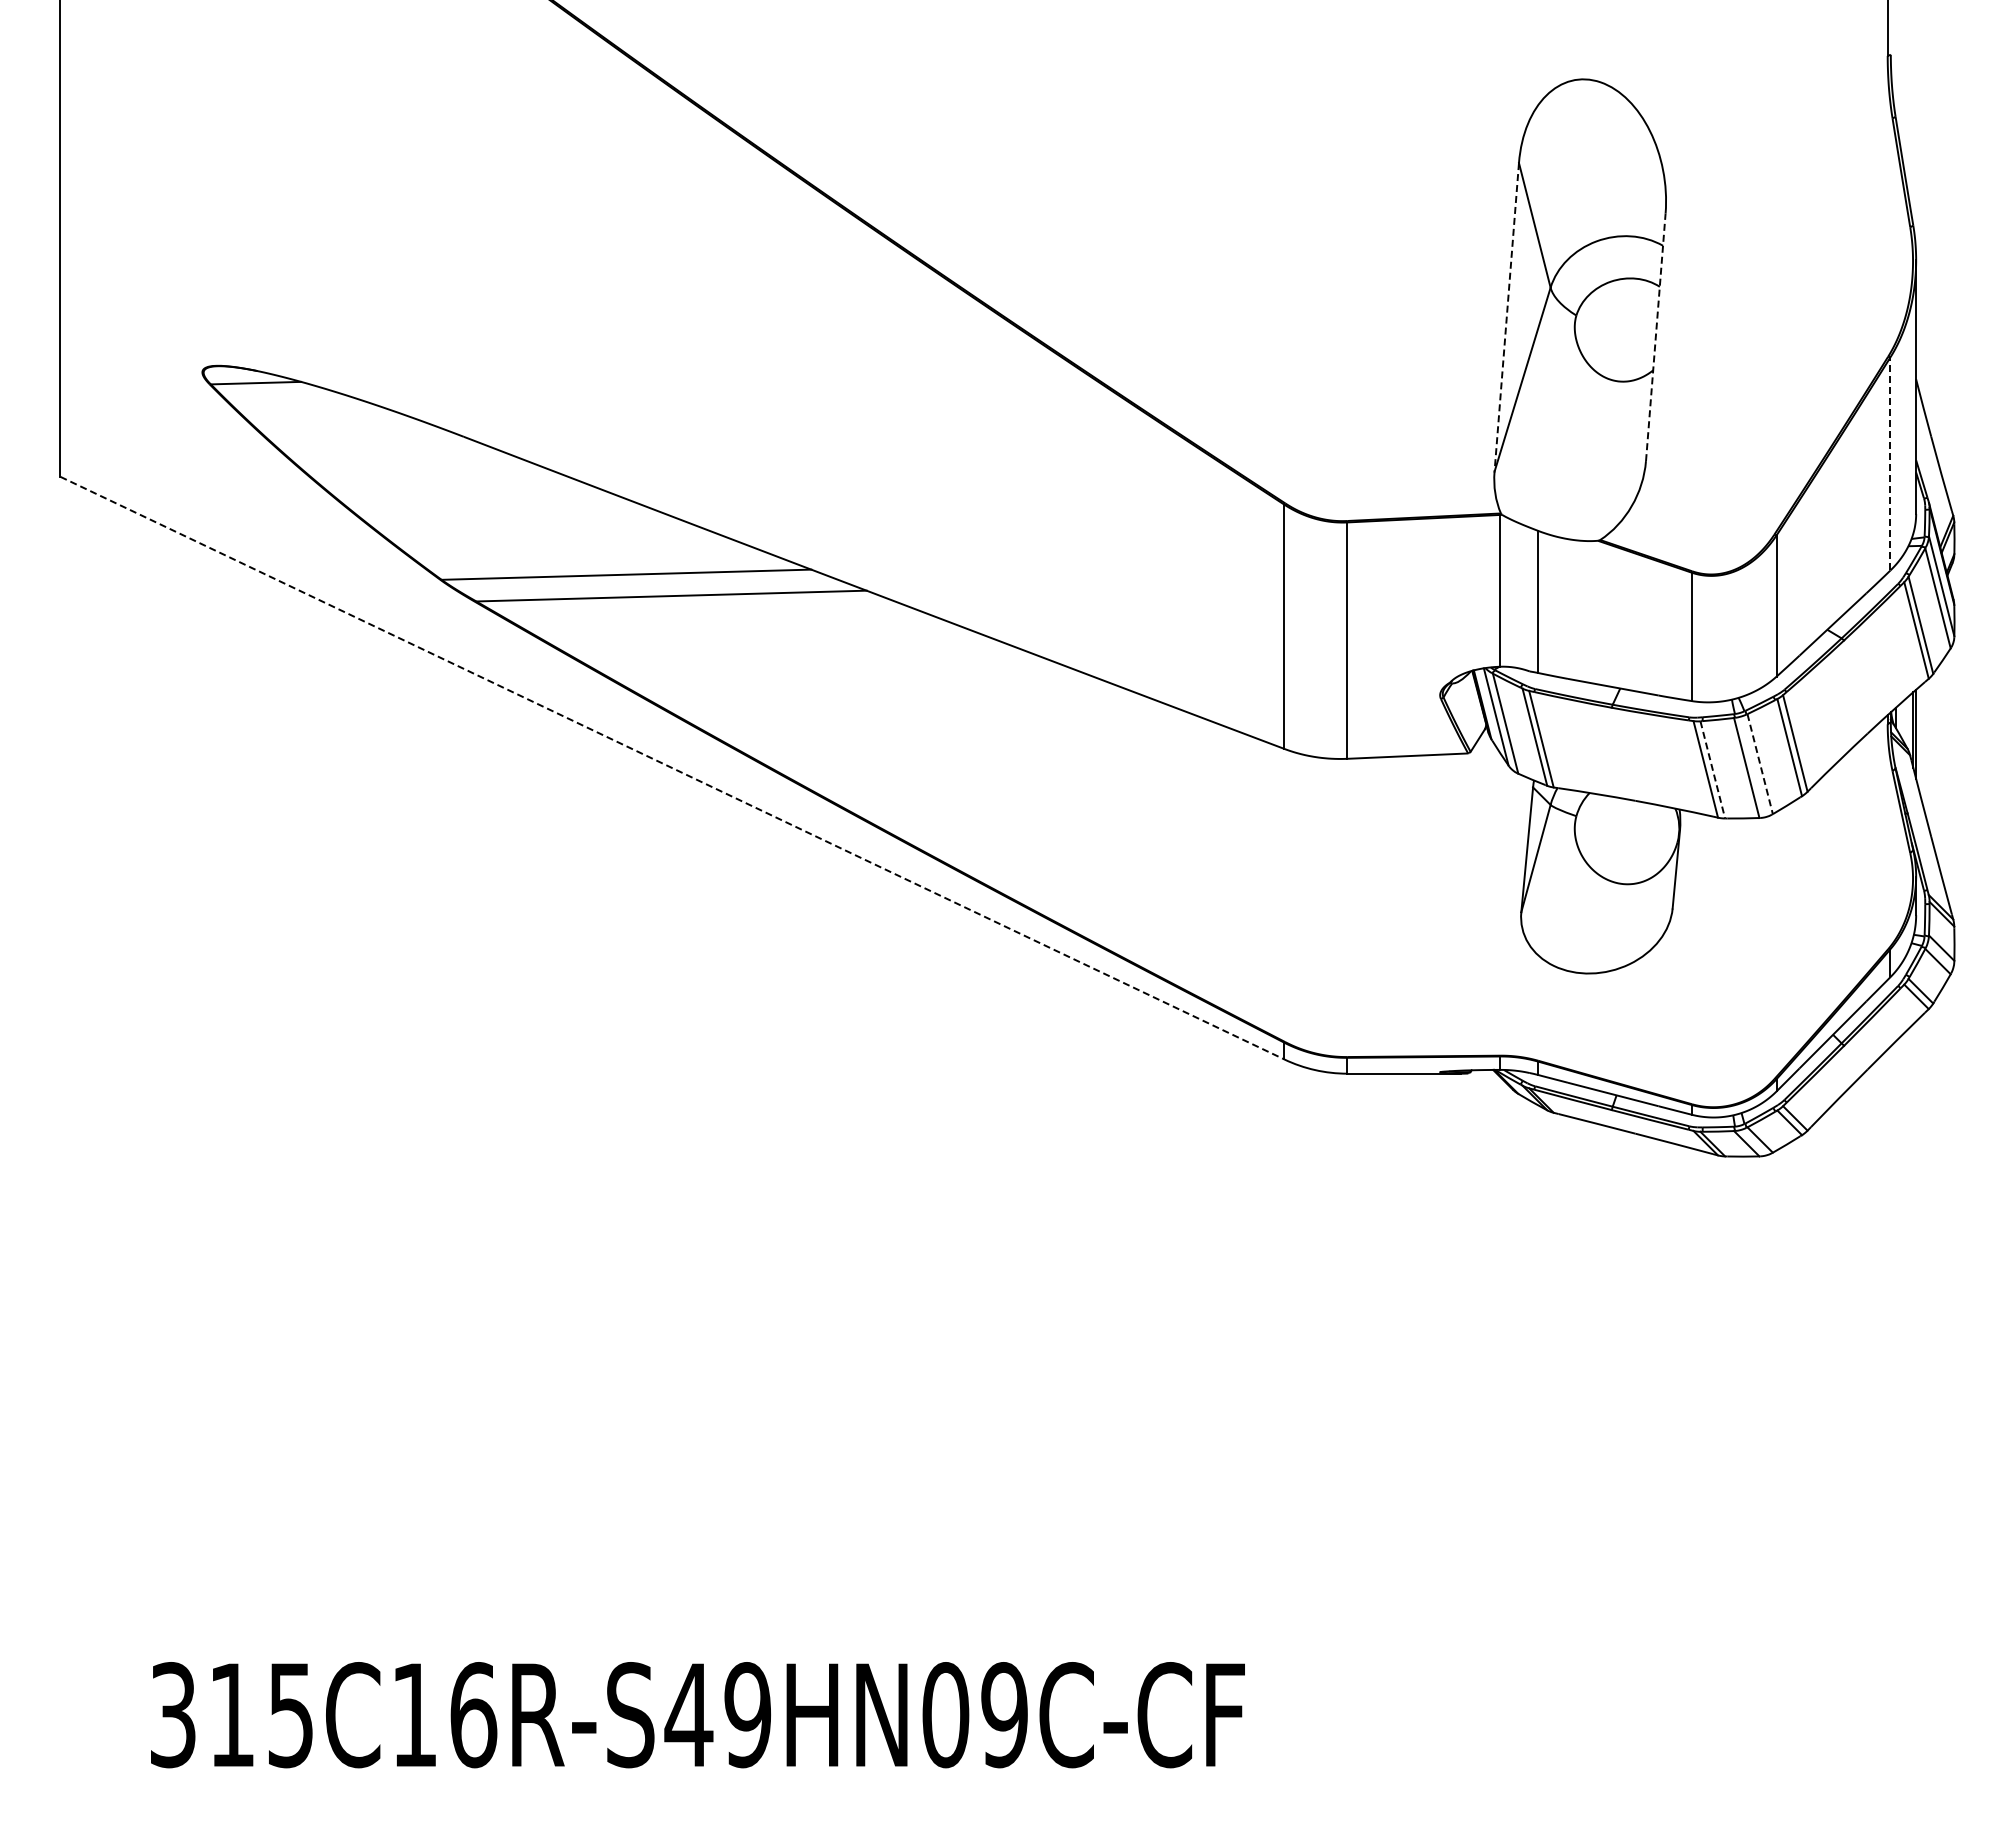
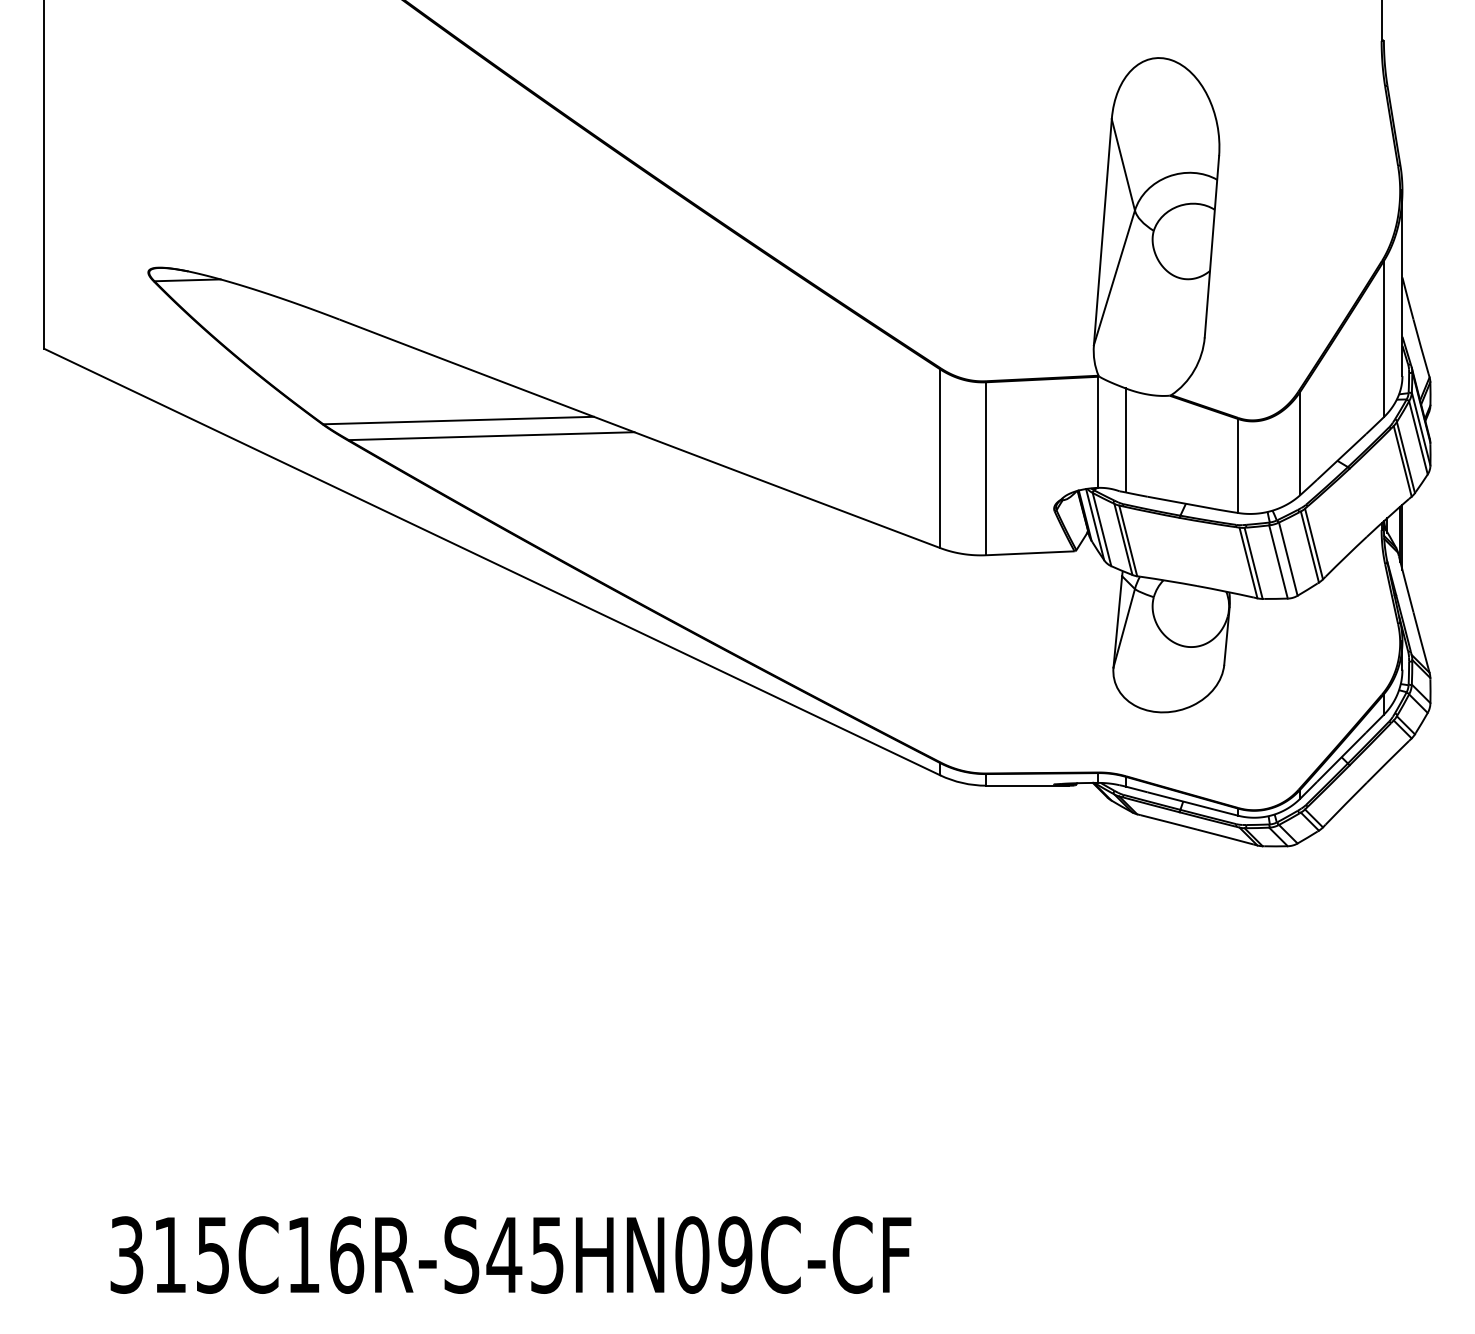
line: (1506, 317) -> (1102, 232), dashed -> solid
line: (1655, 336) -> (1211, 246), dashed -> solid
line: (1890, 463) -> (1383, 339), dashed -> solid
line: (1760, 764) -> (1288, 559), dashed -> solid
line: (672, 768) -> (492, 562), dashed -> solid
line: (1712, 770) -> (1253, 563), dashed -> solid
text: (747, 1715) -> (547, 1255), 315C16R-S49HN09C-CF -> 315C16R-S45HN09C-CF

